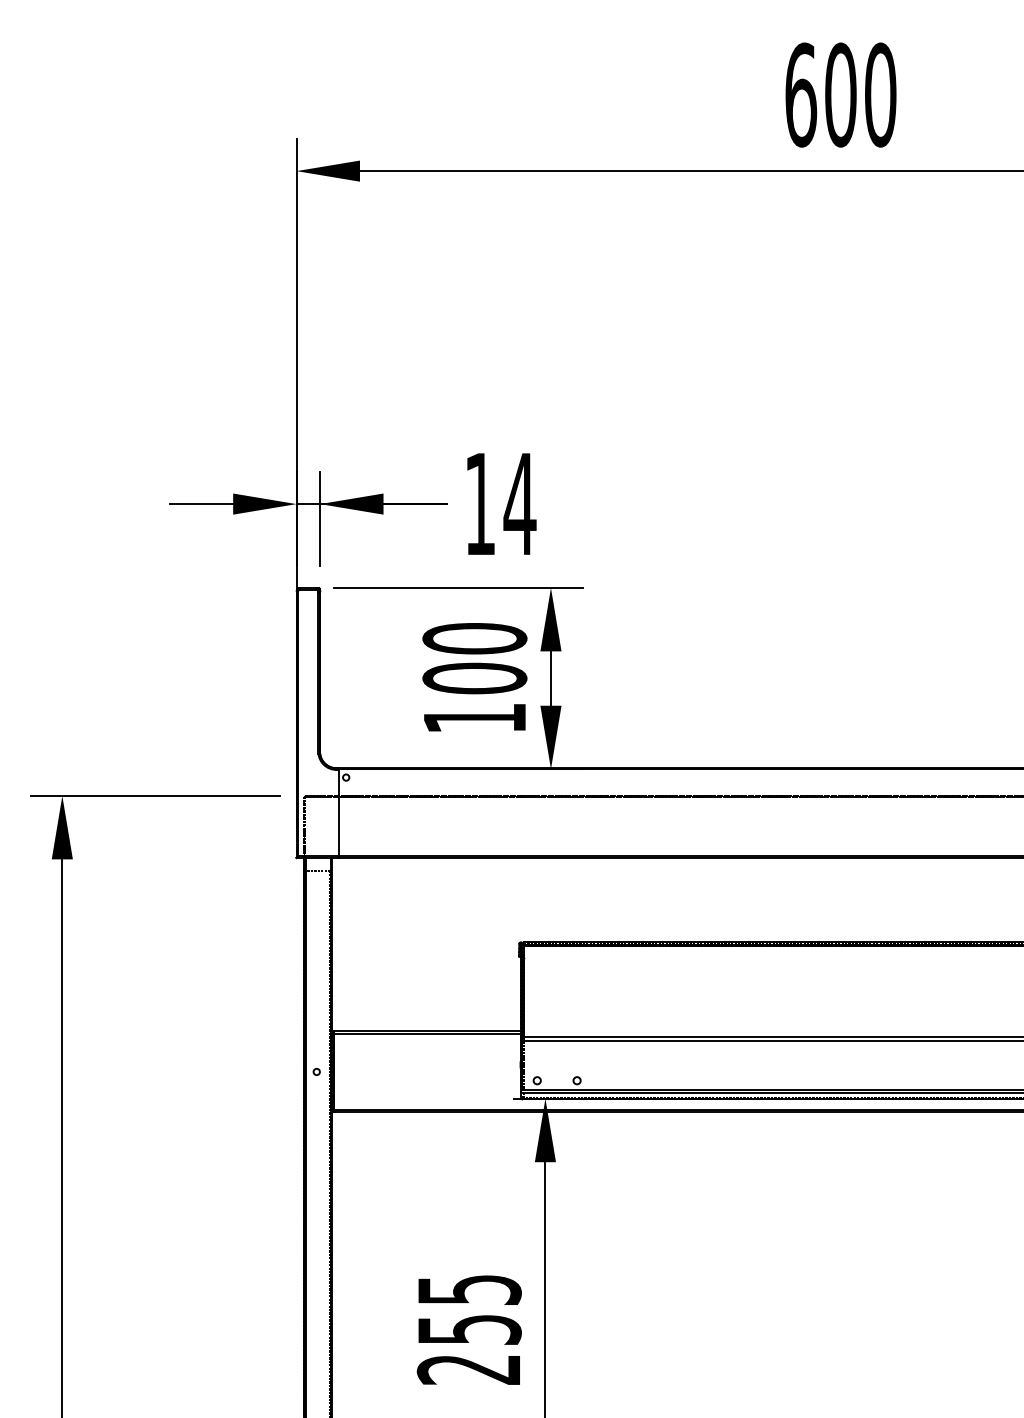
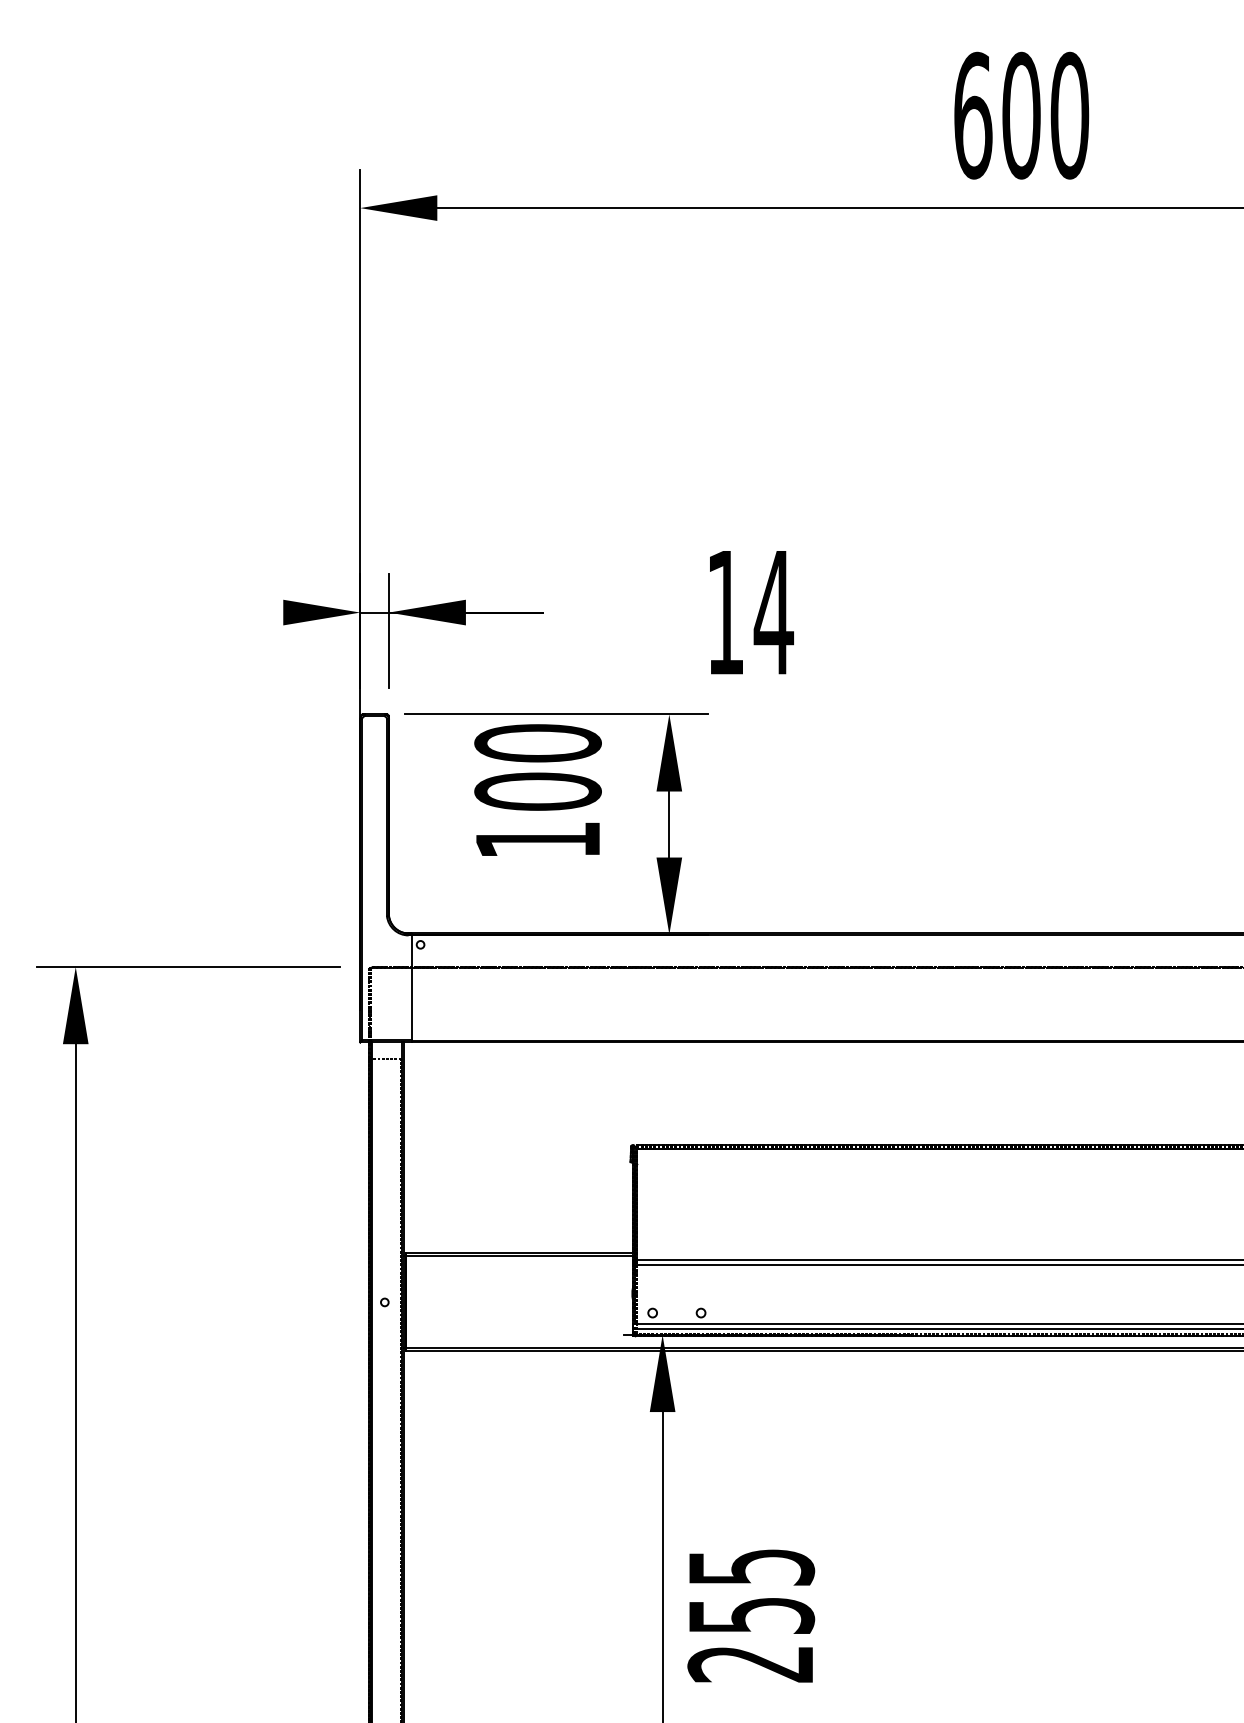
text: (501, 503) -> (751, 611), moved
line: (201, 504) -> (244, 613), removed
text: (474, 677) -> (537, 790), moved
text: (468, 1329) -> (750, 1615), moved

